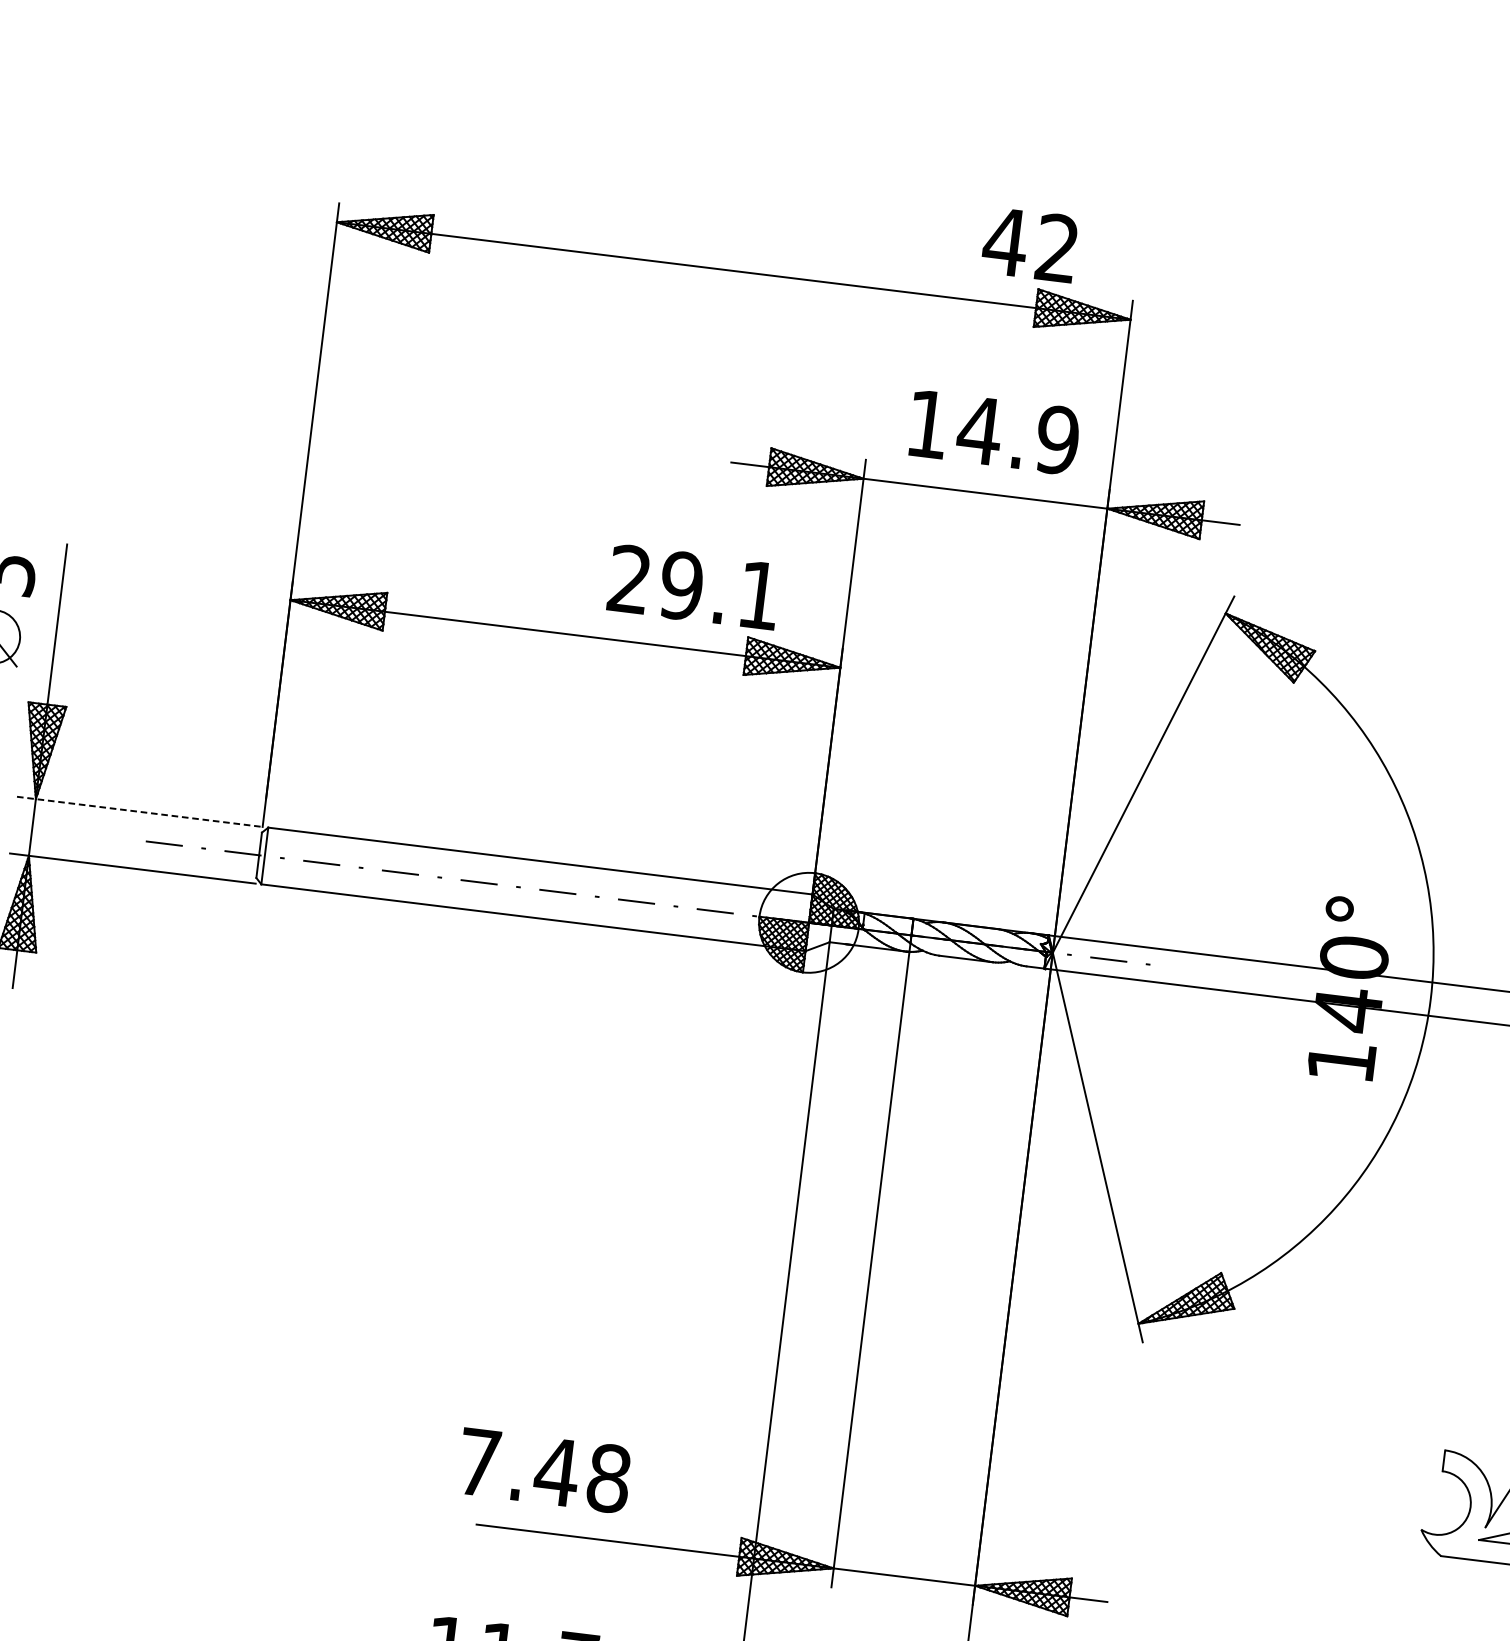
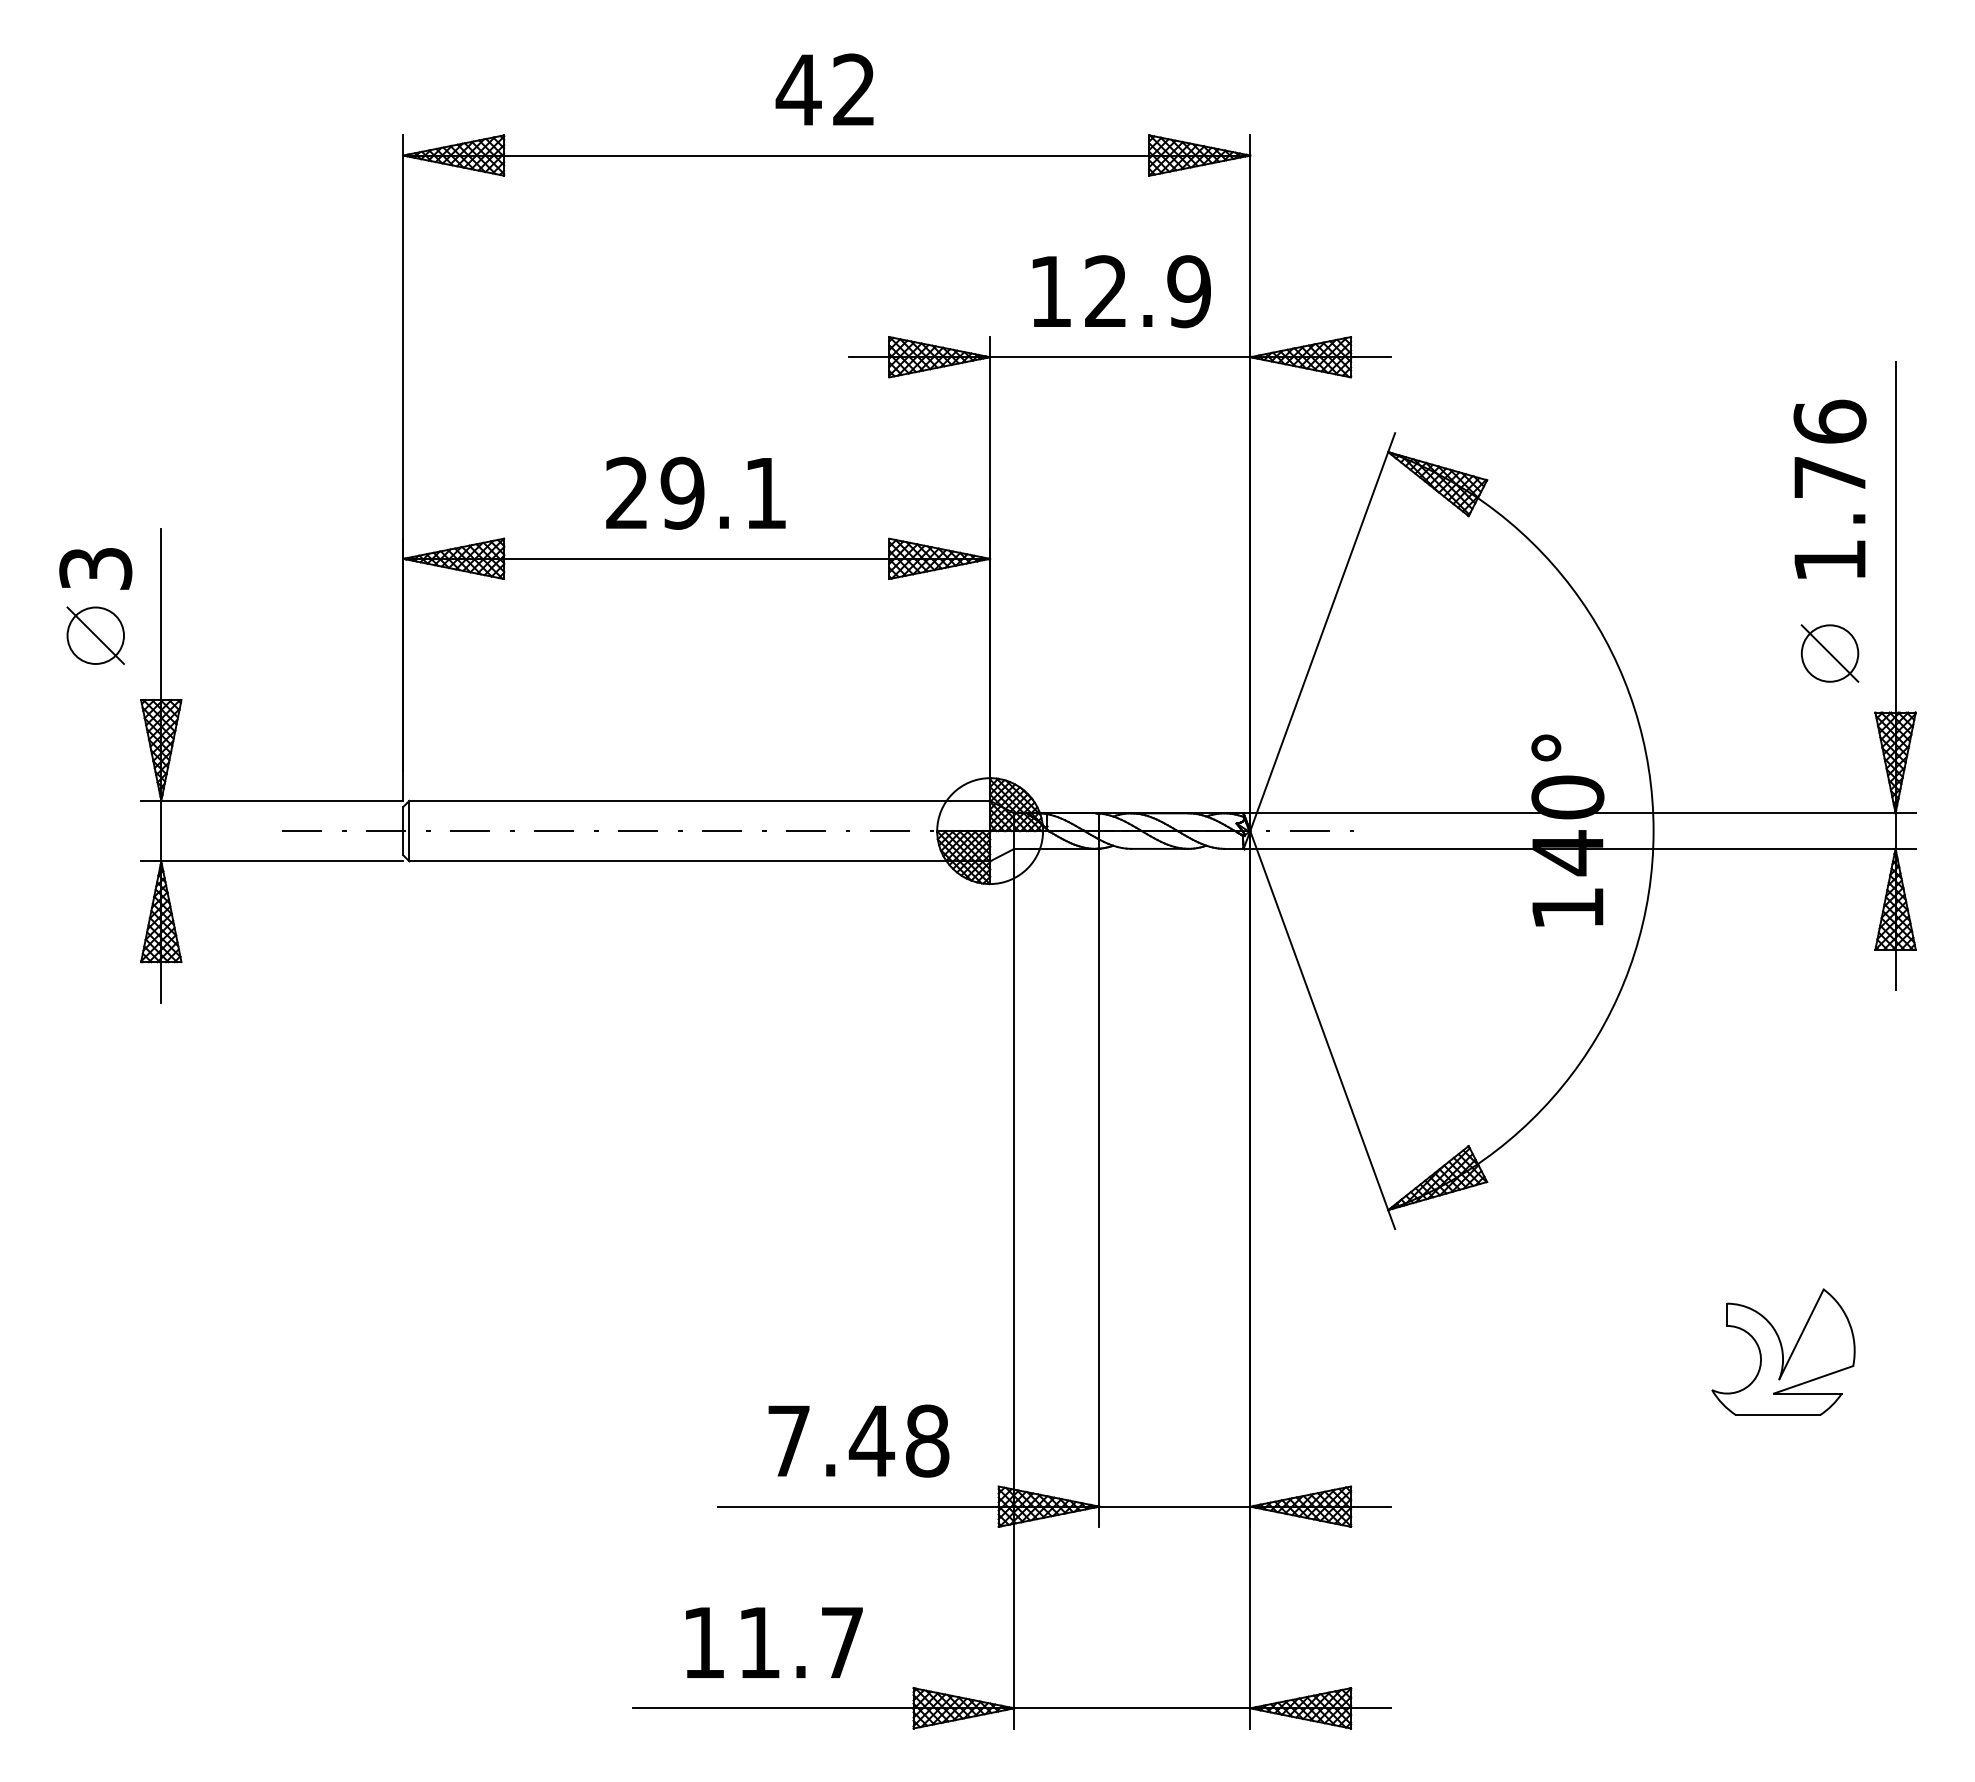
text: (1029, 244) -> (824, 89), moved
text: (980, 429) -> (1106, 290), 14.9 -> 12.9
text: (693, 586) -> (695, 492), moved
line: (140, 811) -> (272, 800), dashed -> solid
text: (544, 1469) -> (858, 1440), moved

